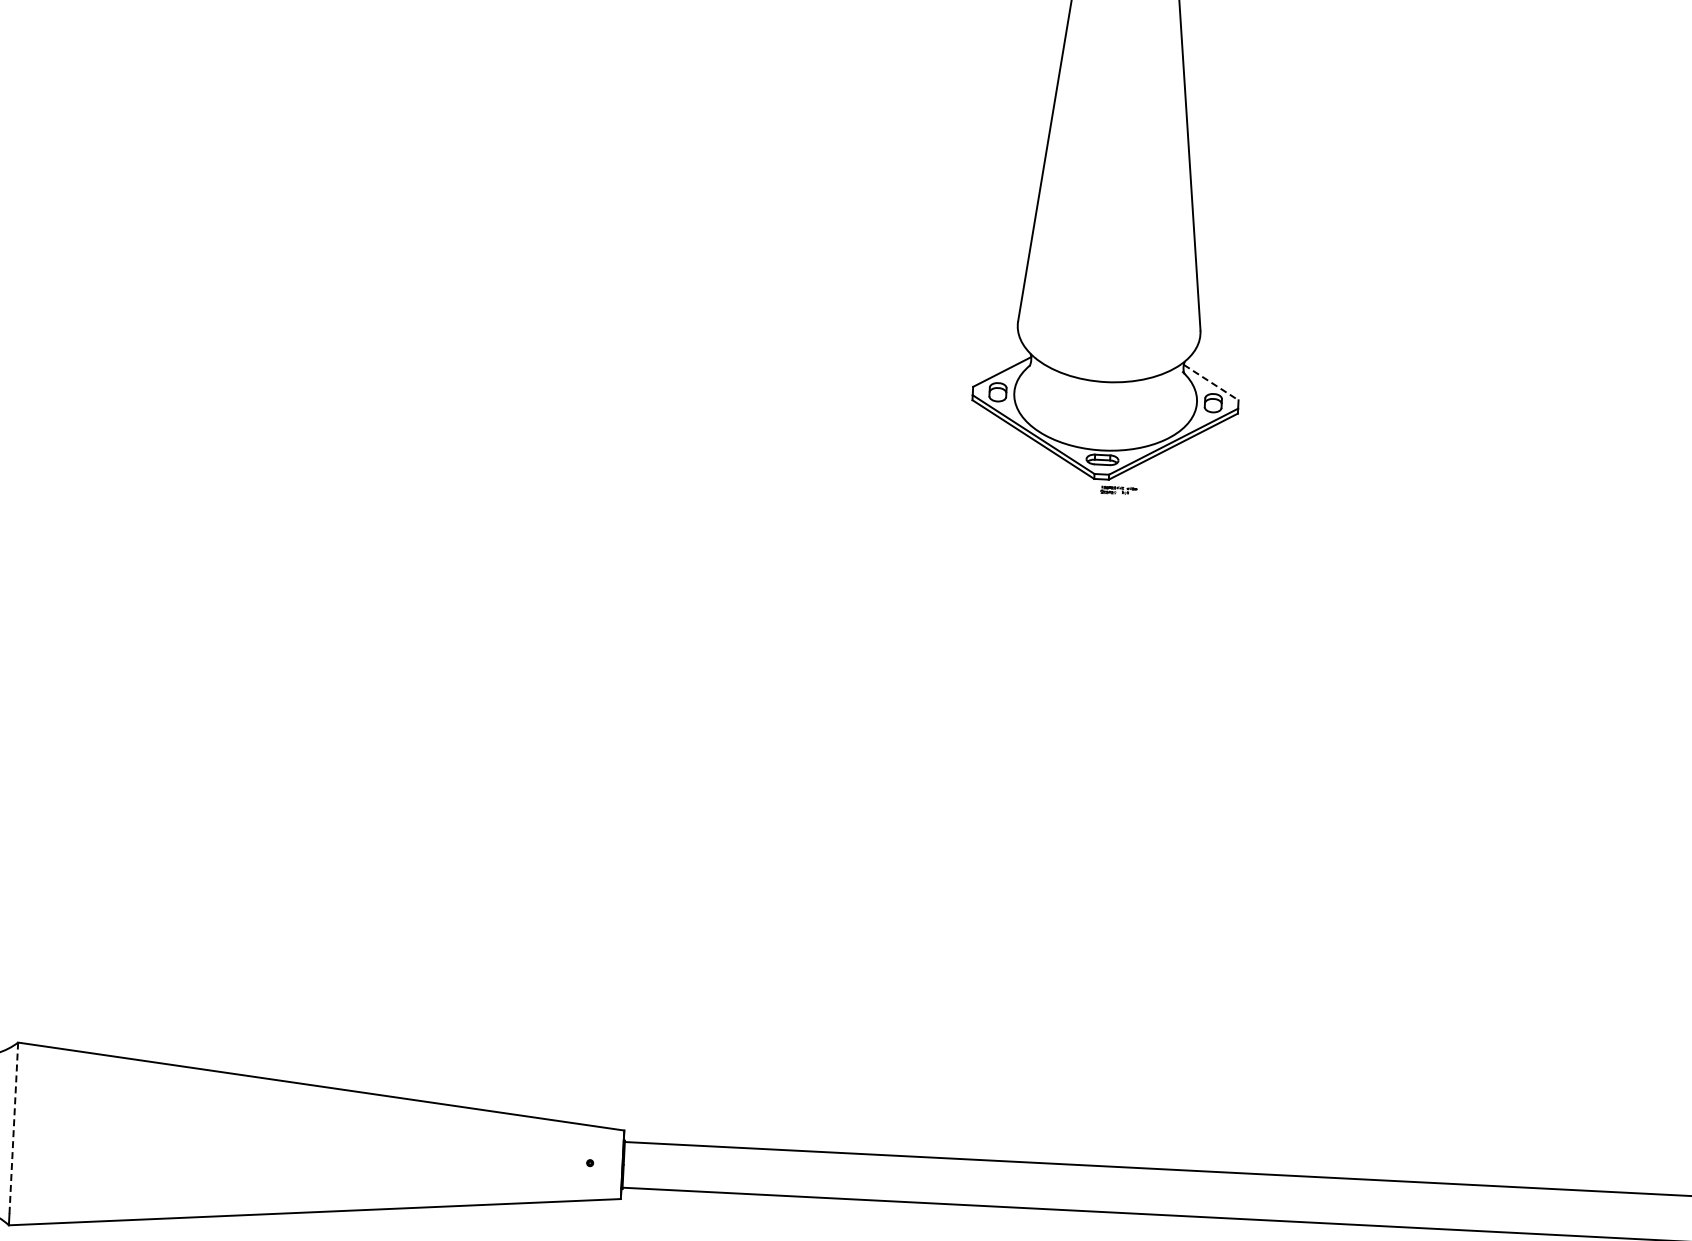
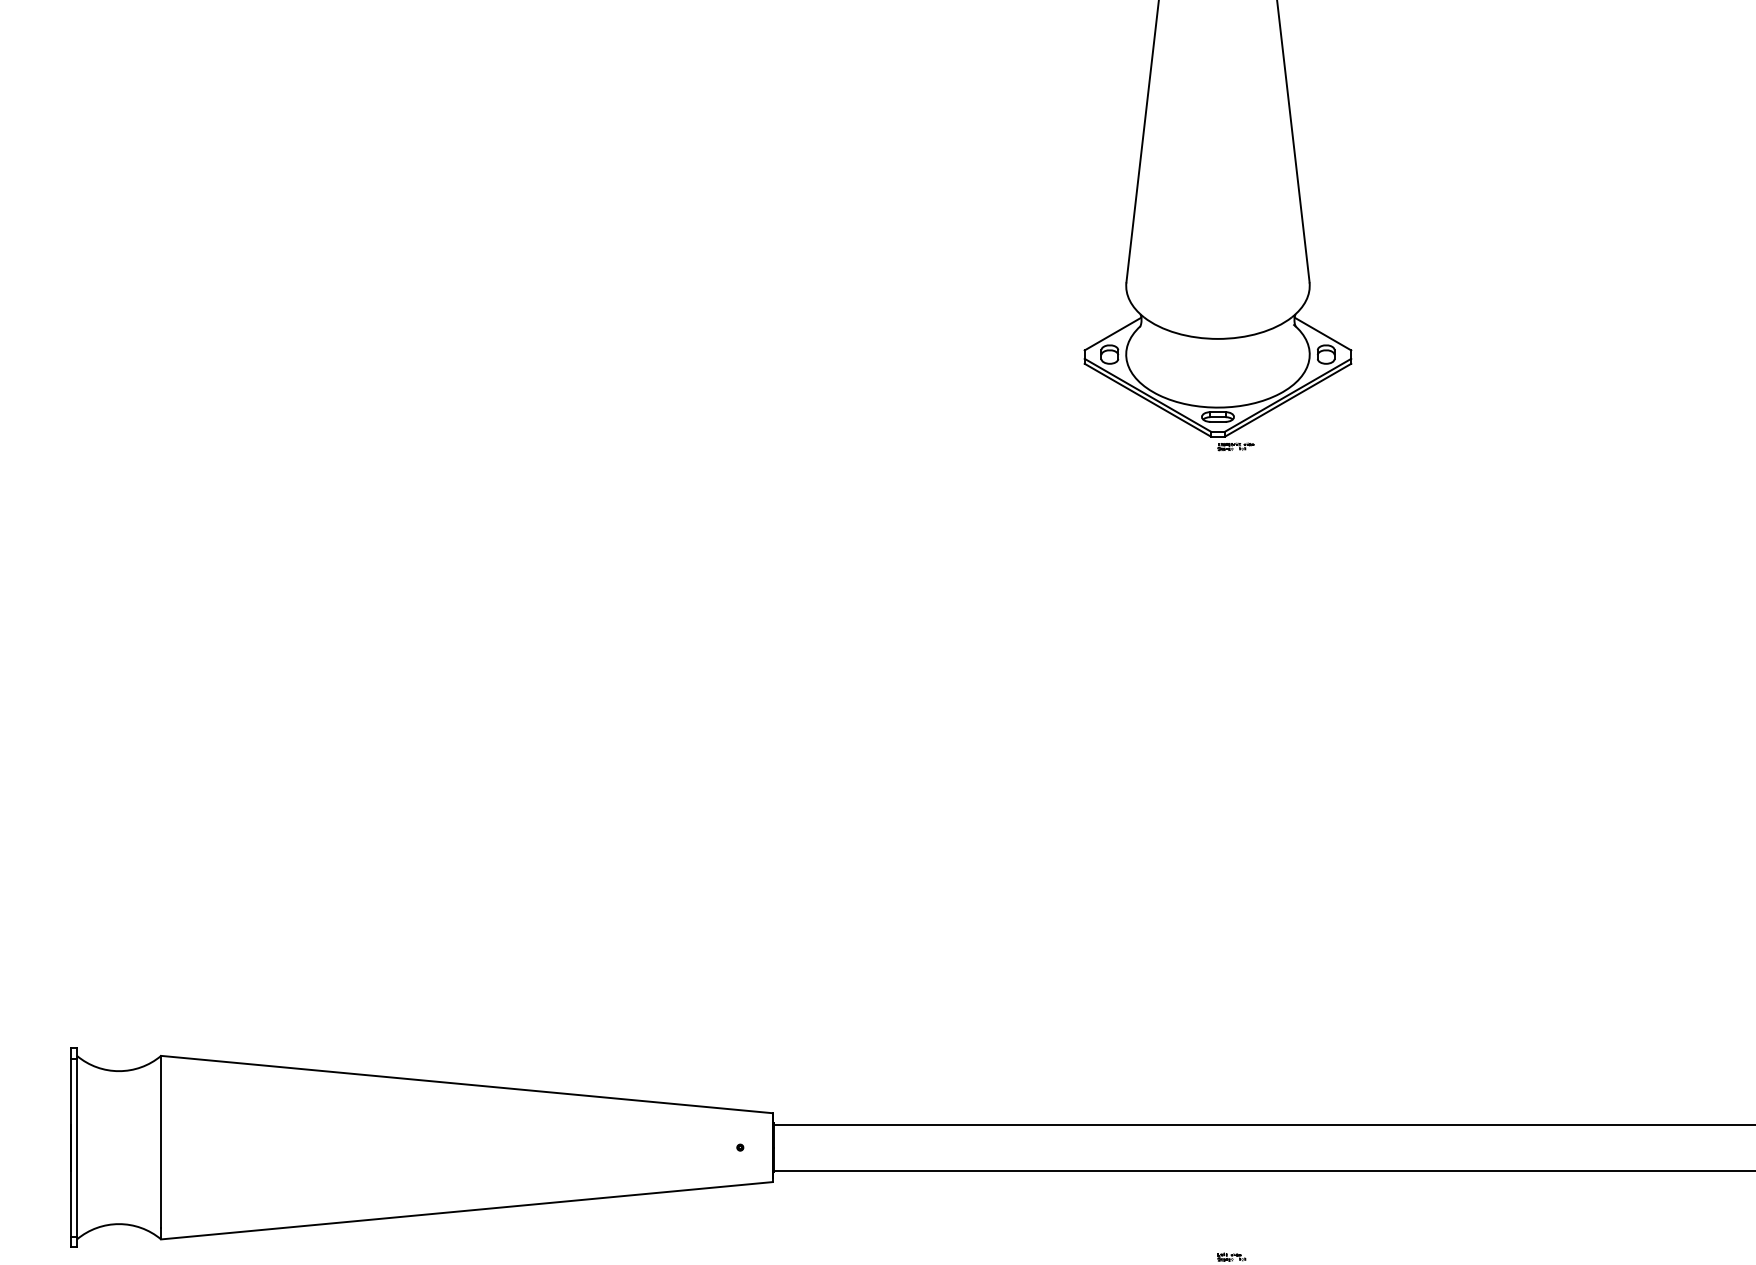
line: (1210, 383) -> (1322, 334), dashed -> solid
line: (14, 1128) -> (161, 1142), dashed -> solid

